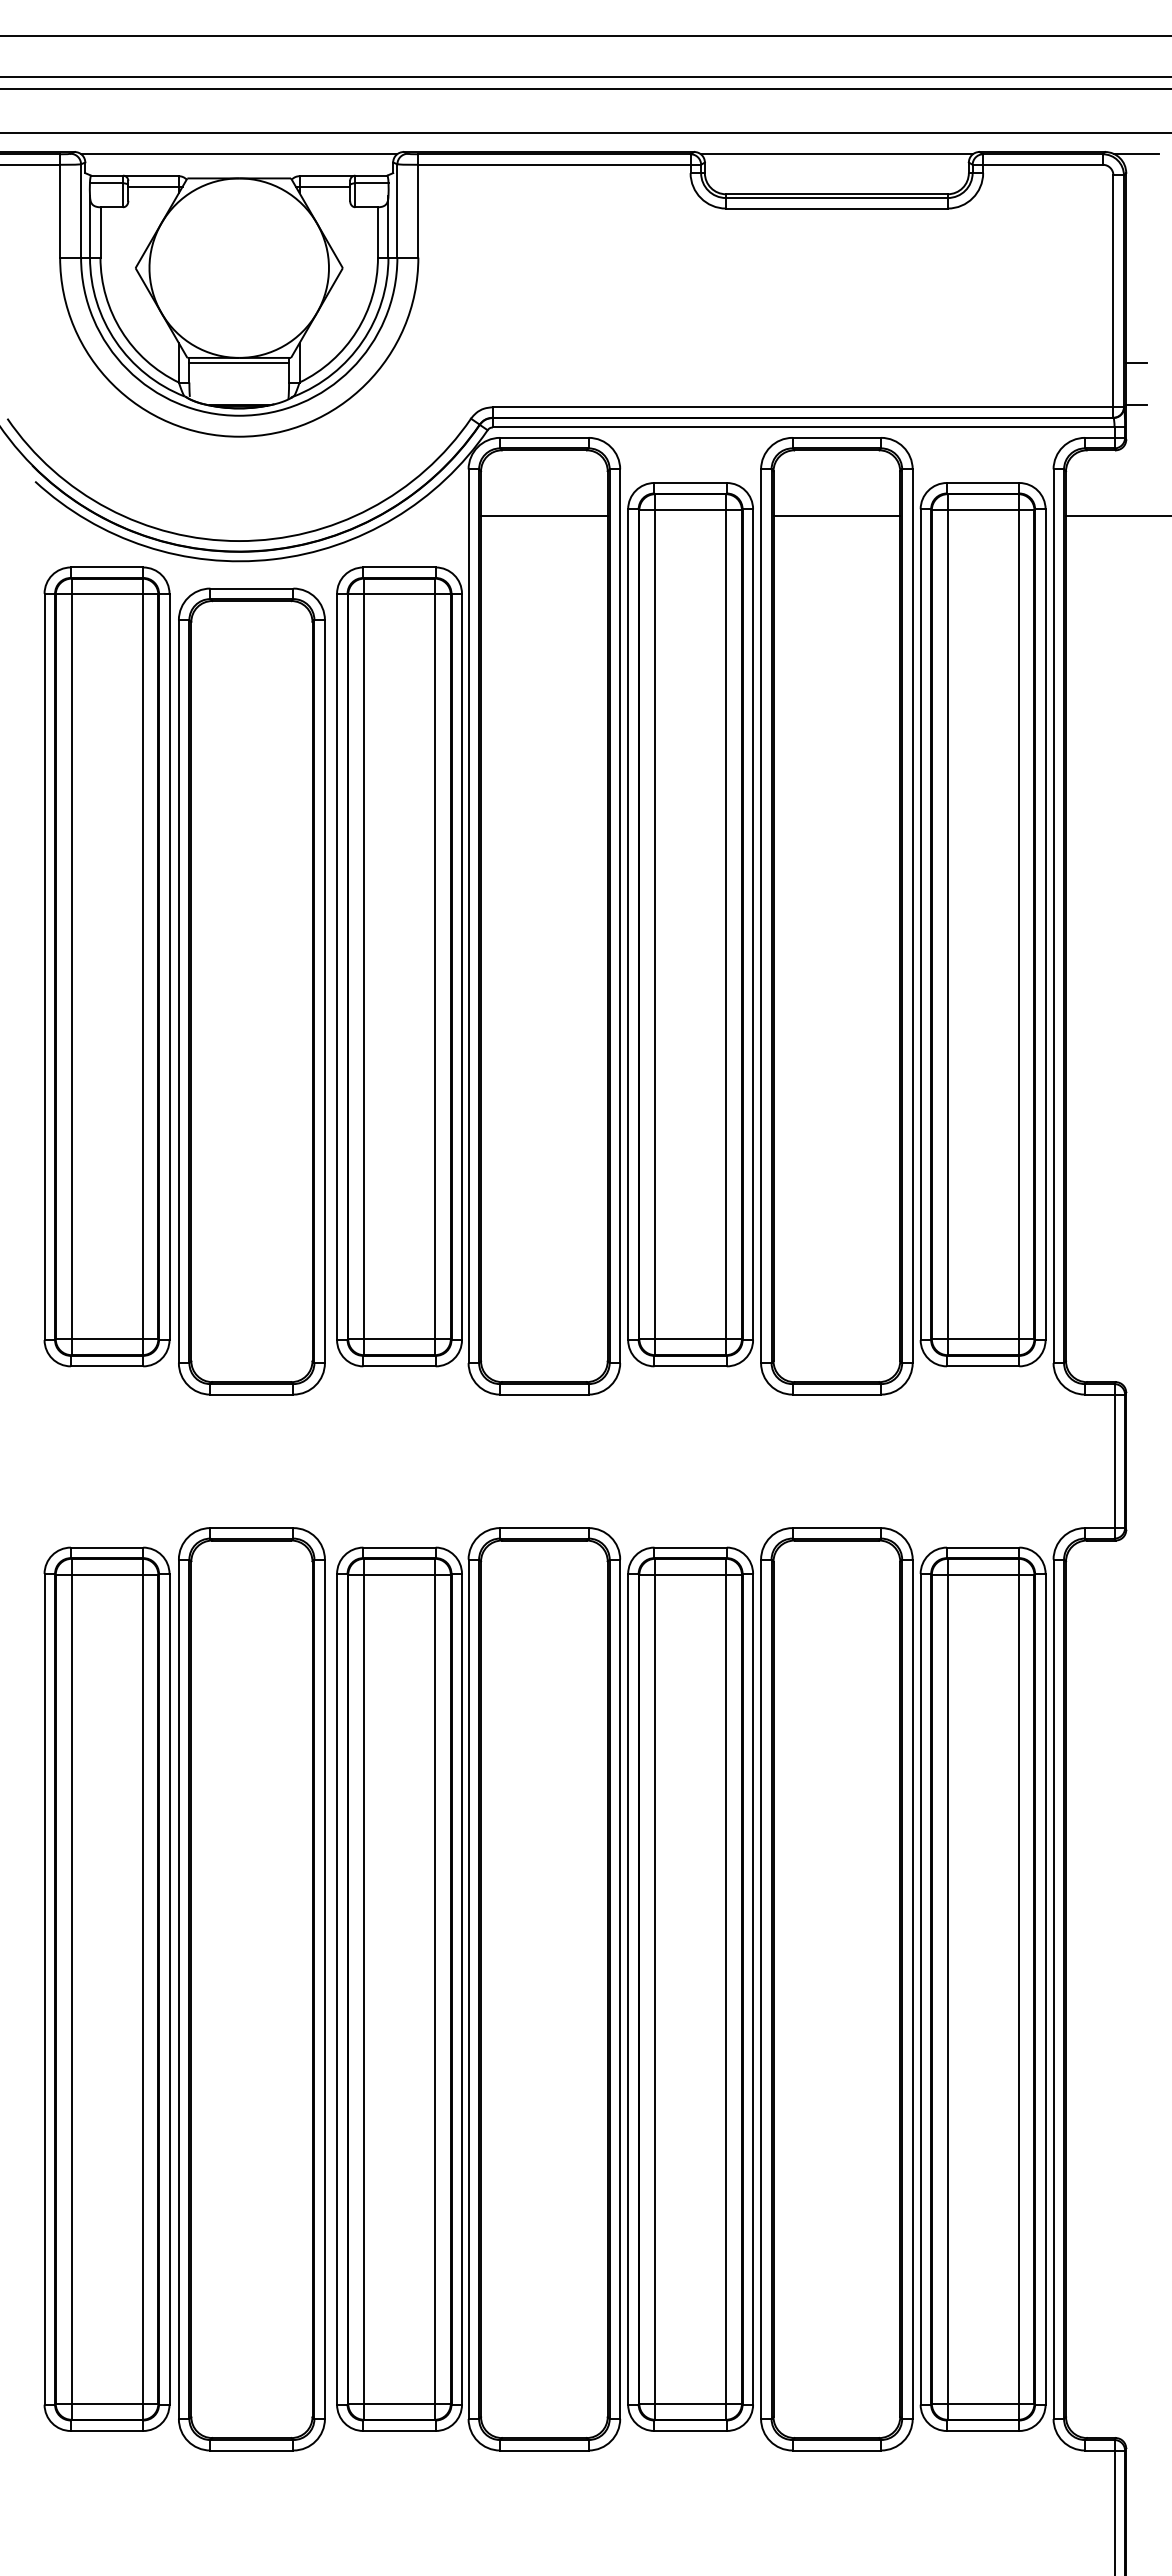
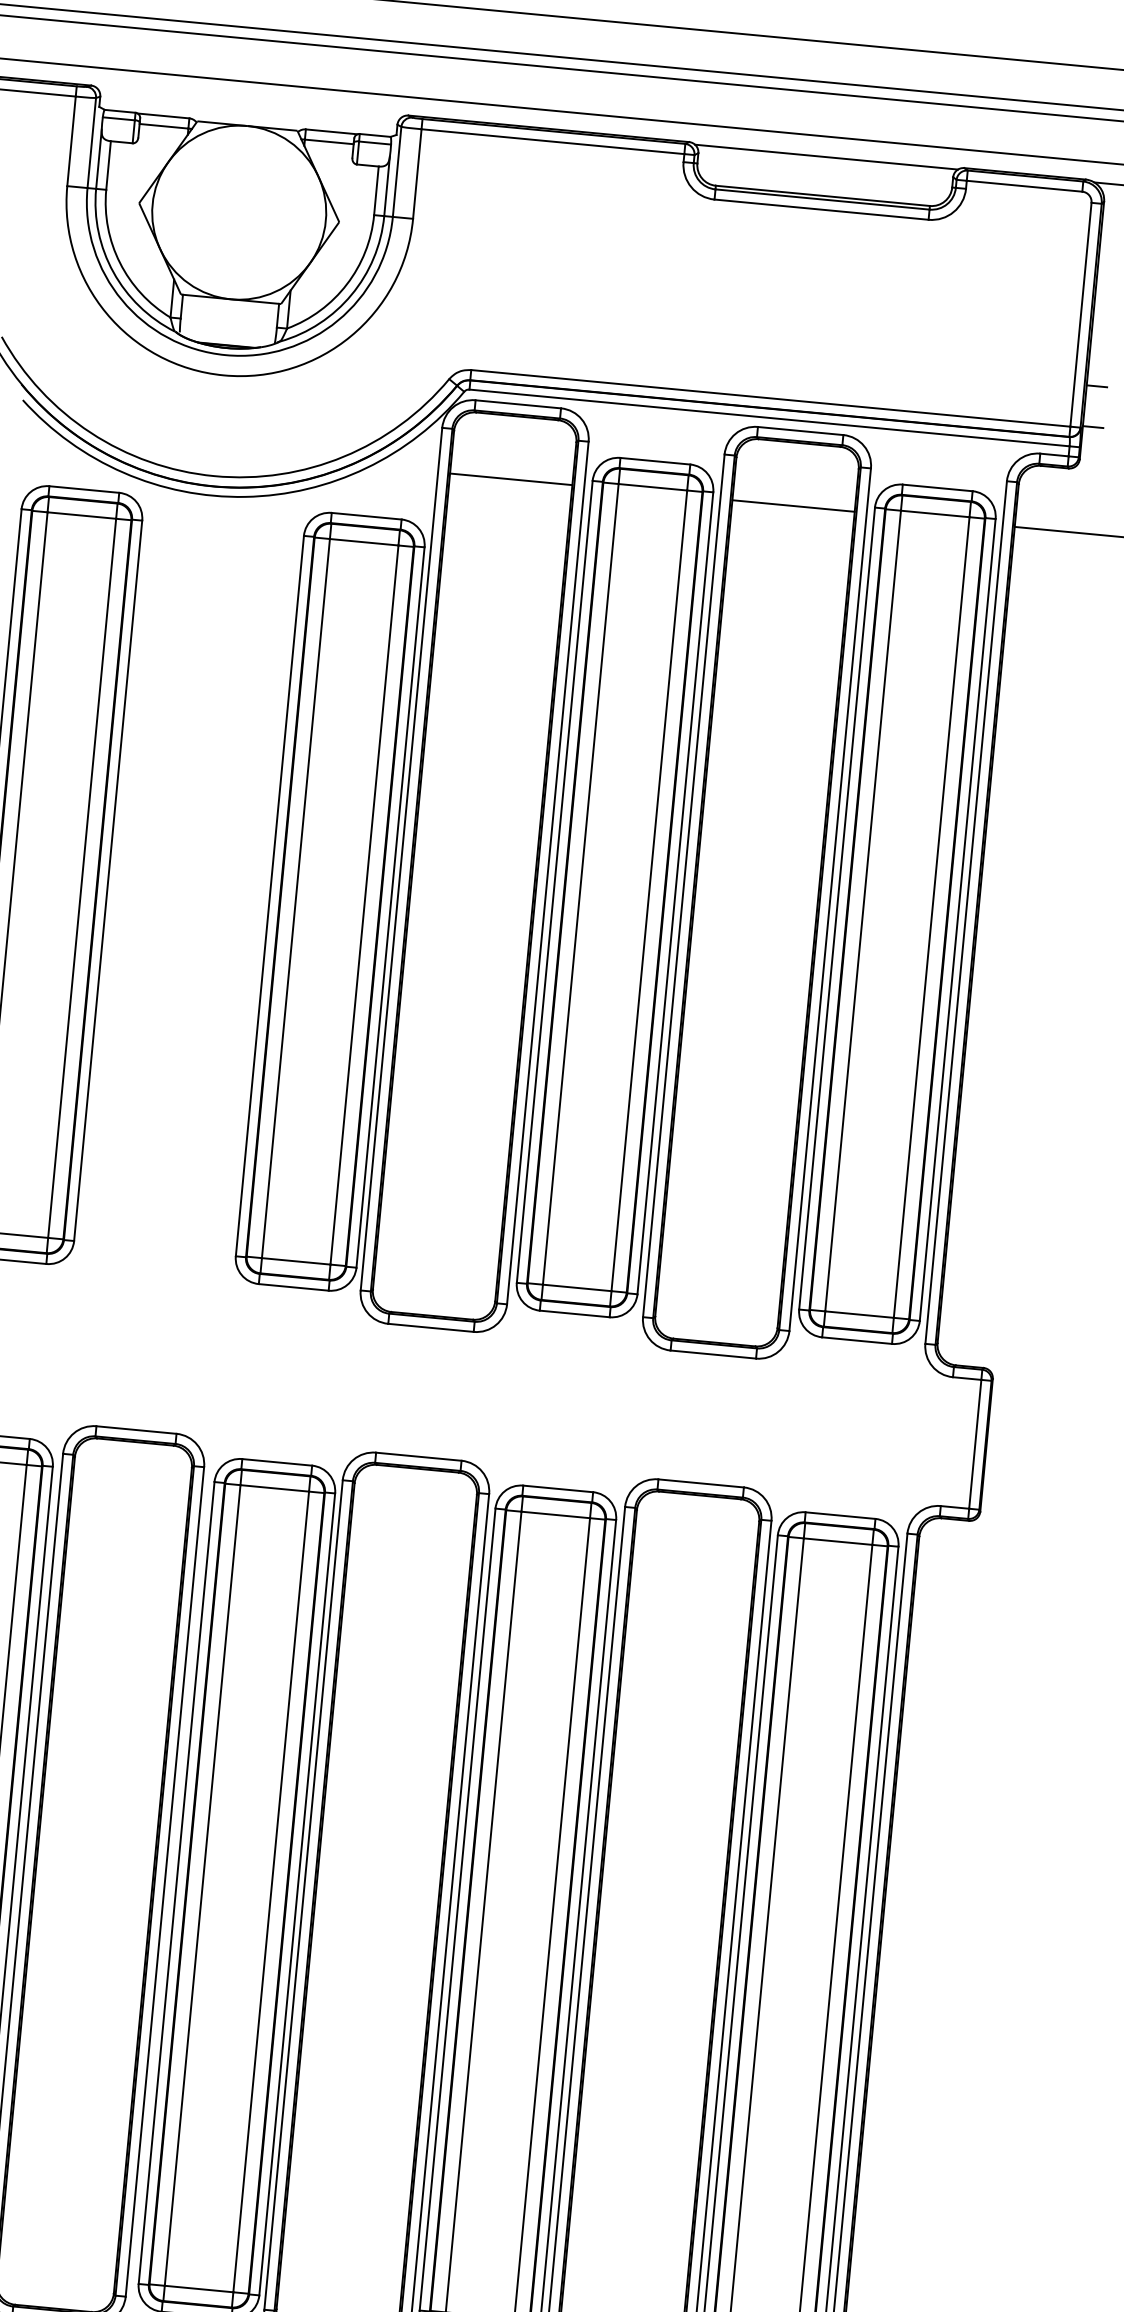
line: (239, 154) -> (249, 102), removed
line: (239, 363) -> (230, 304), removed
part: (251, 991) -> (185, 912), removed

